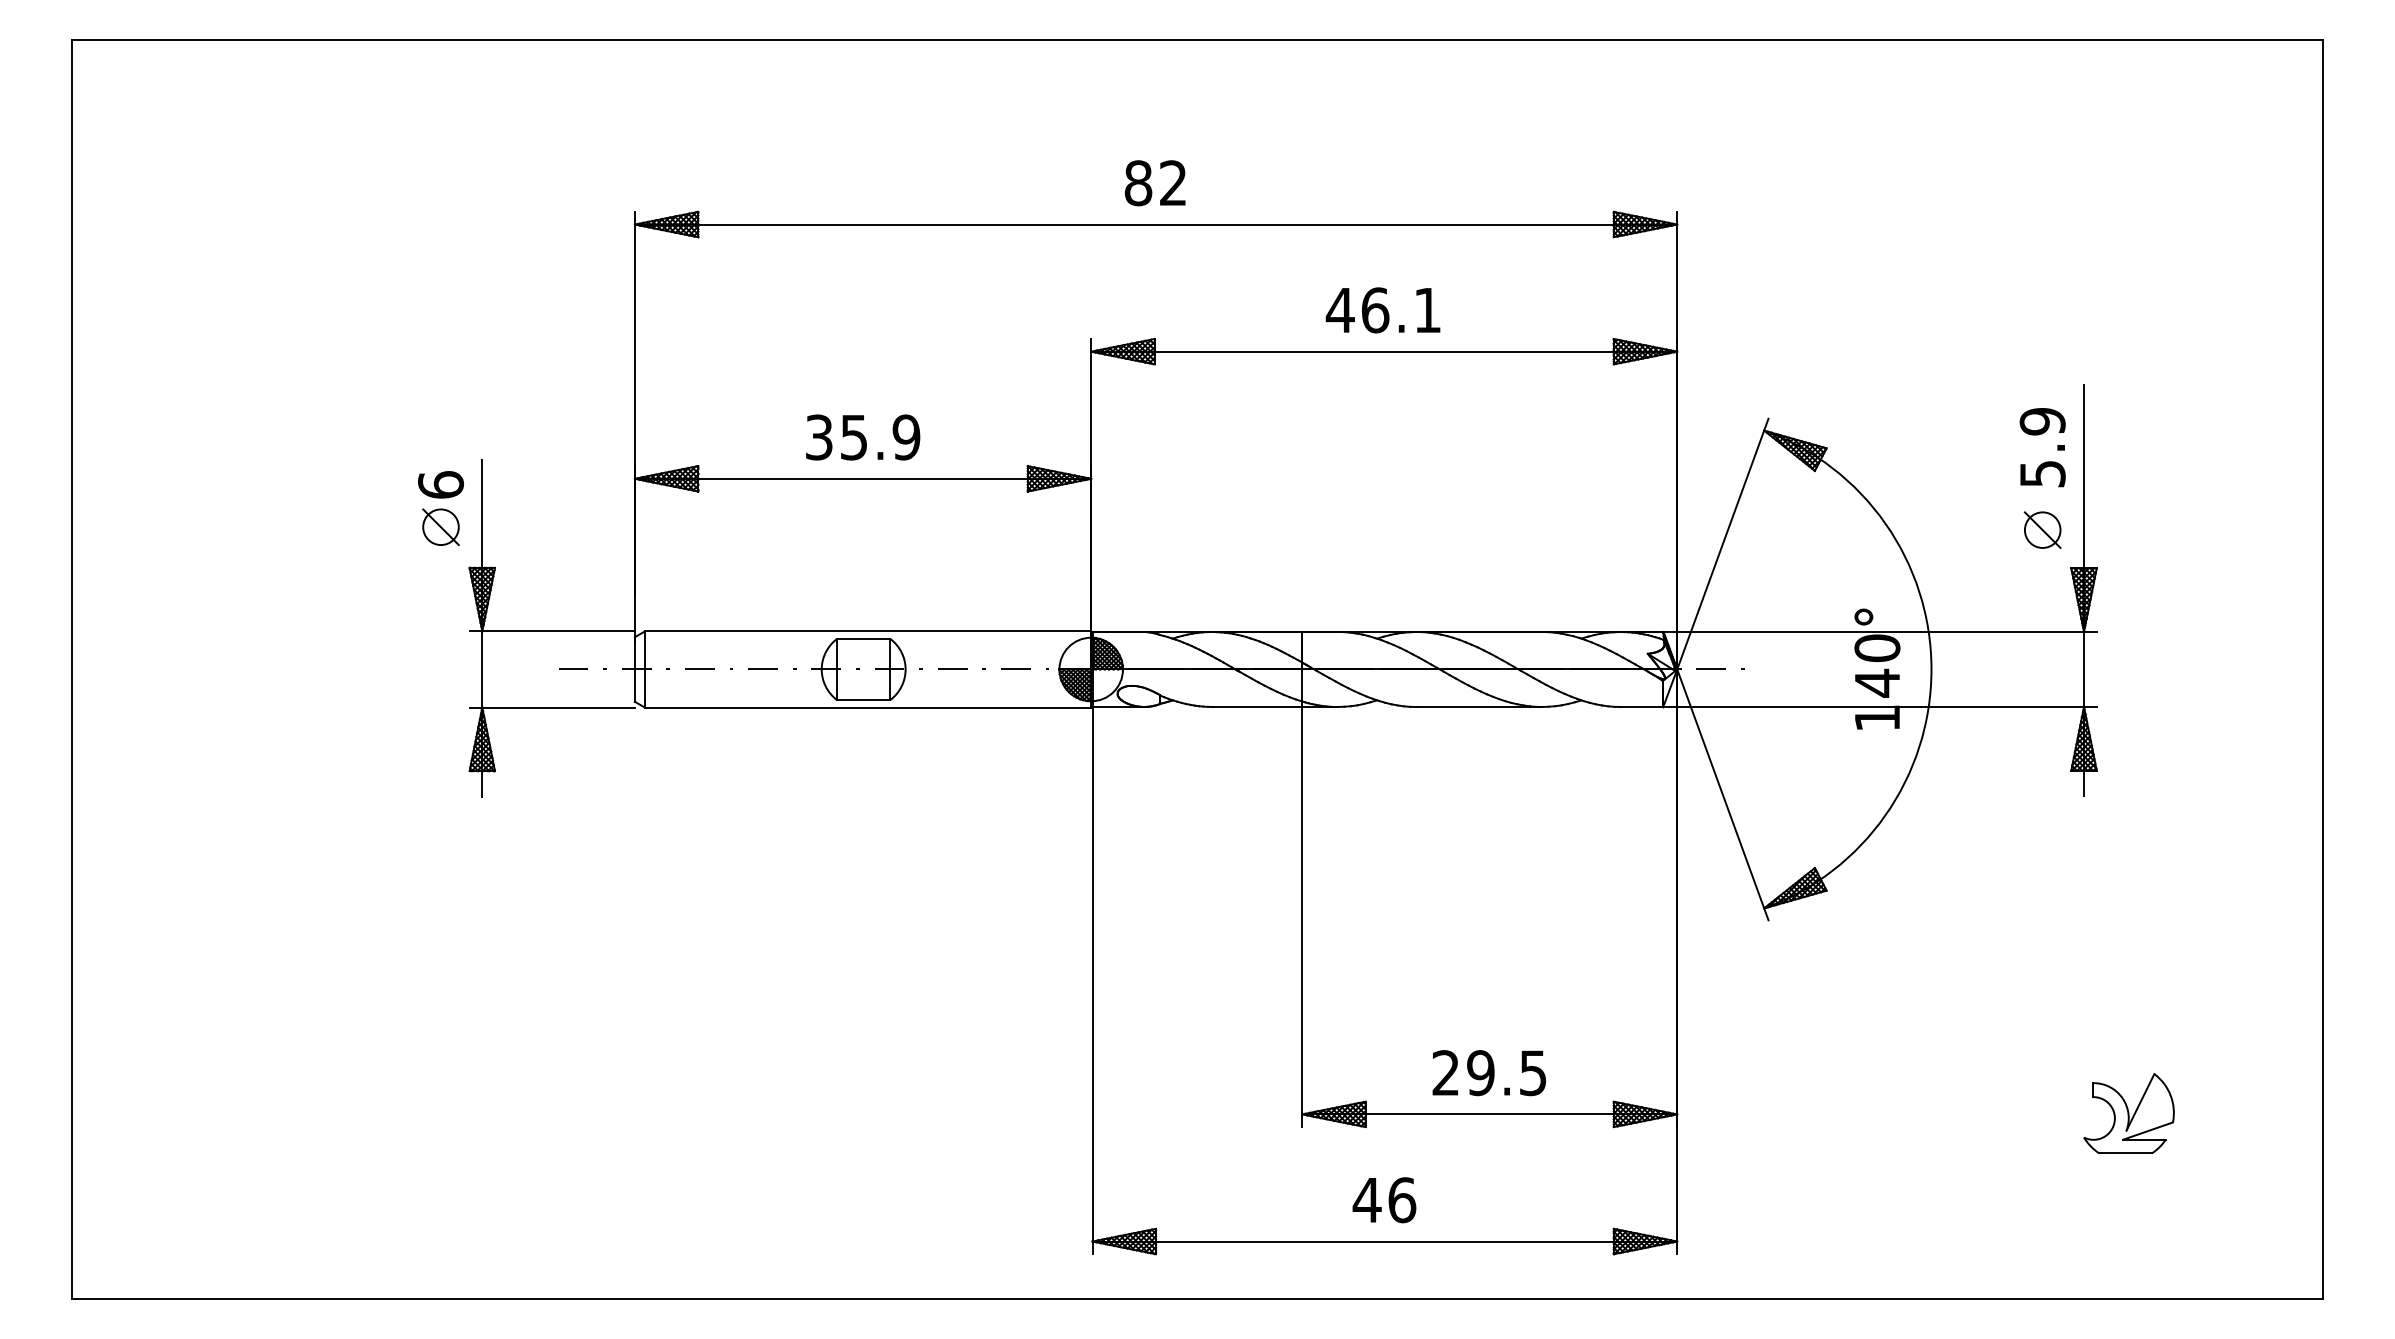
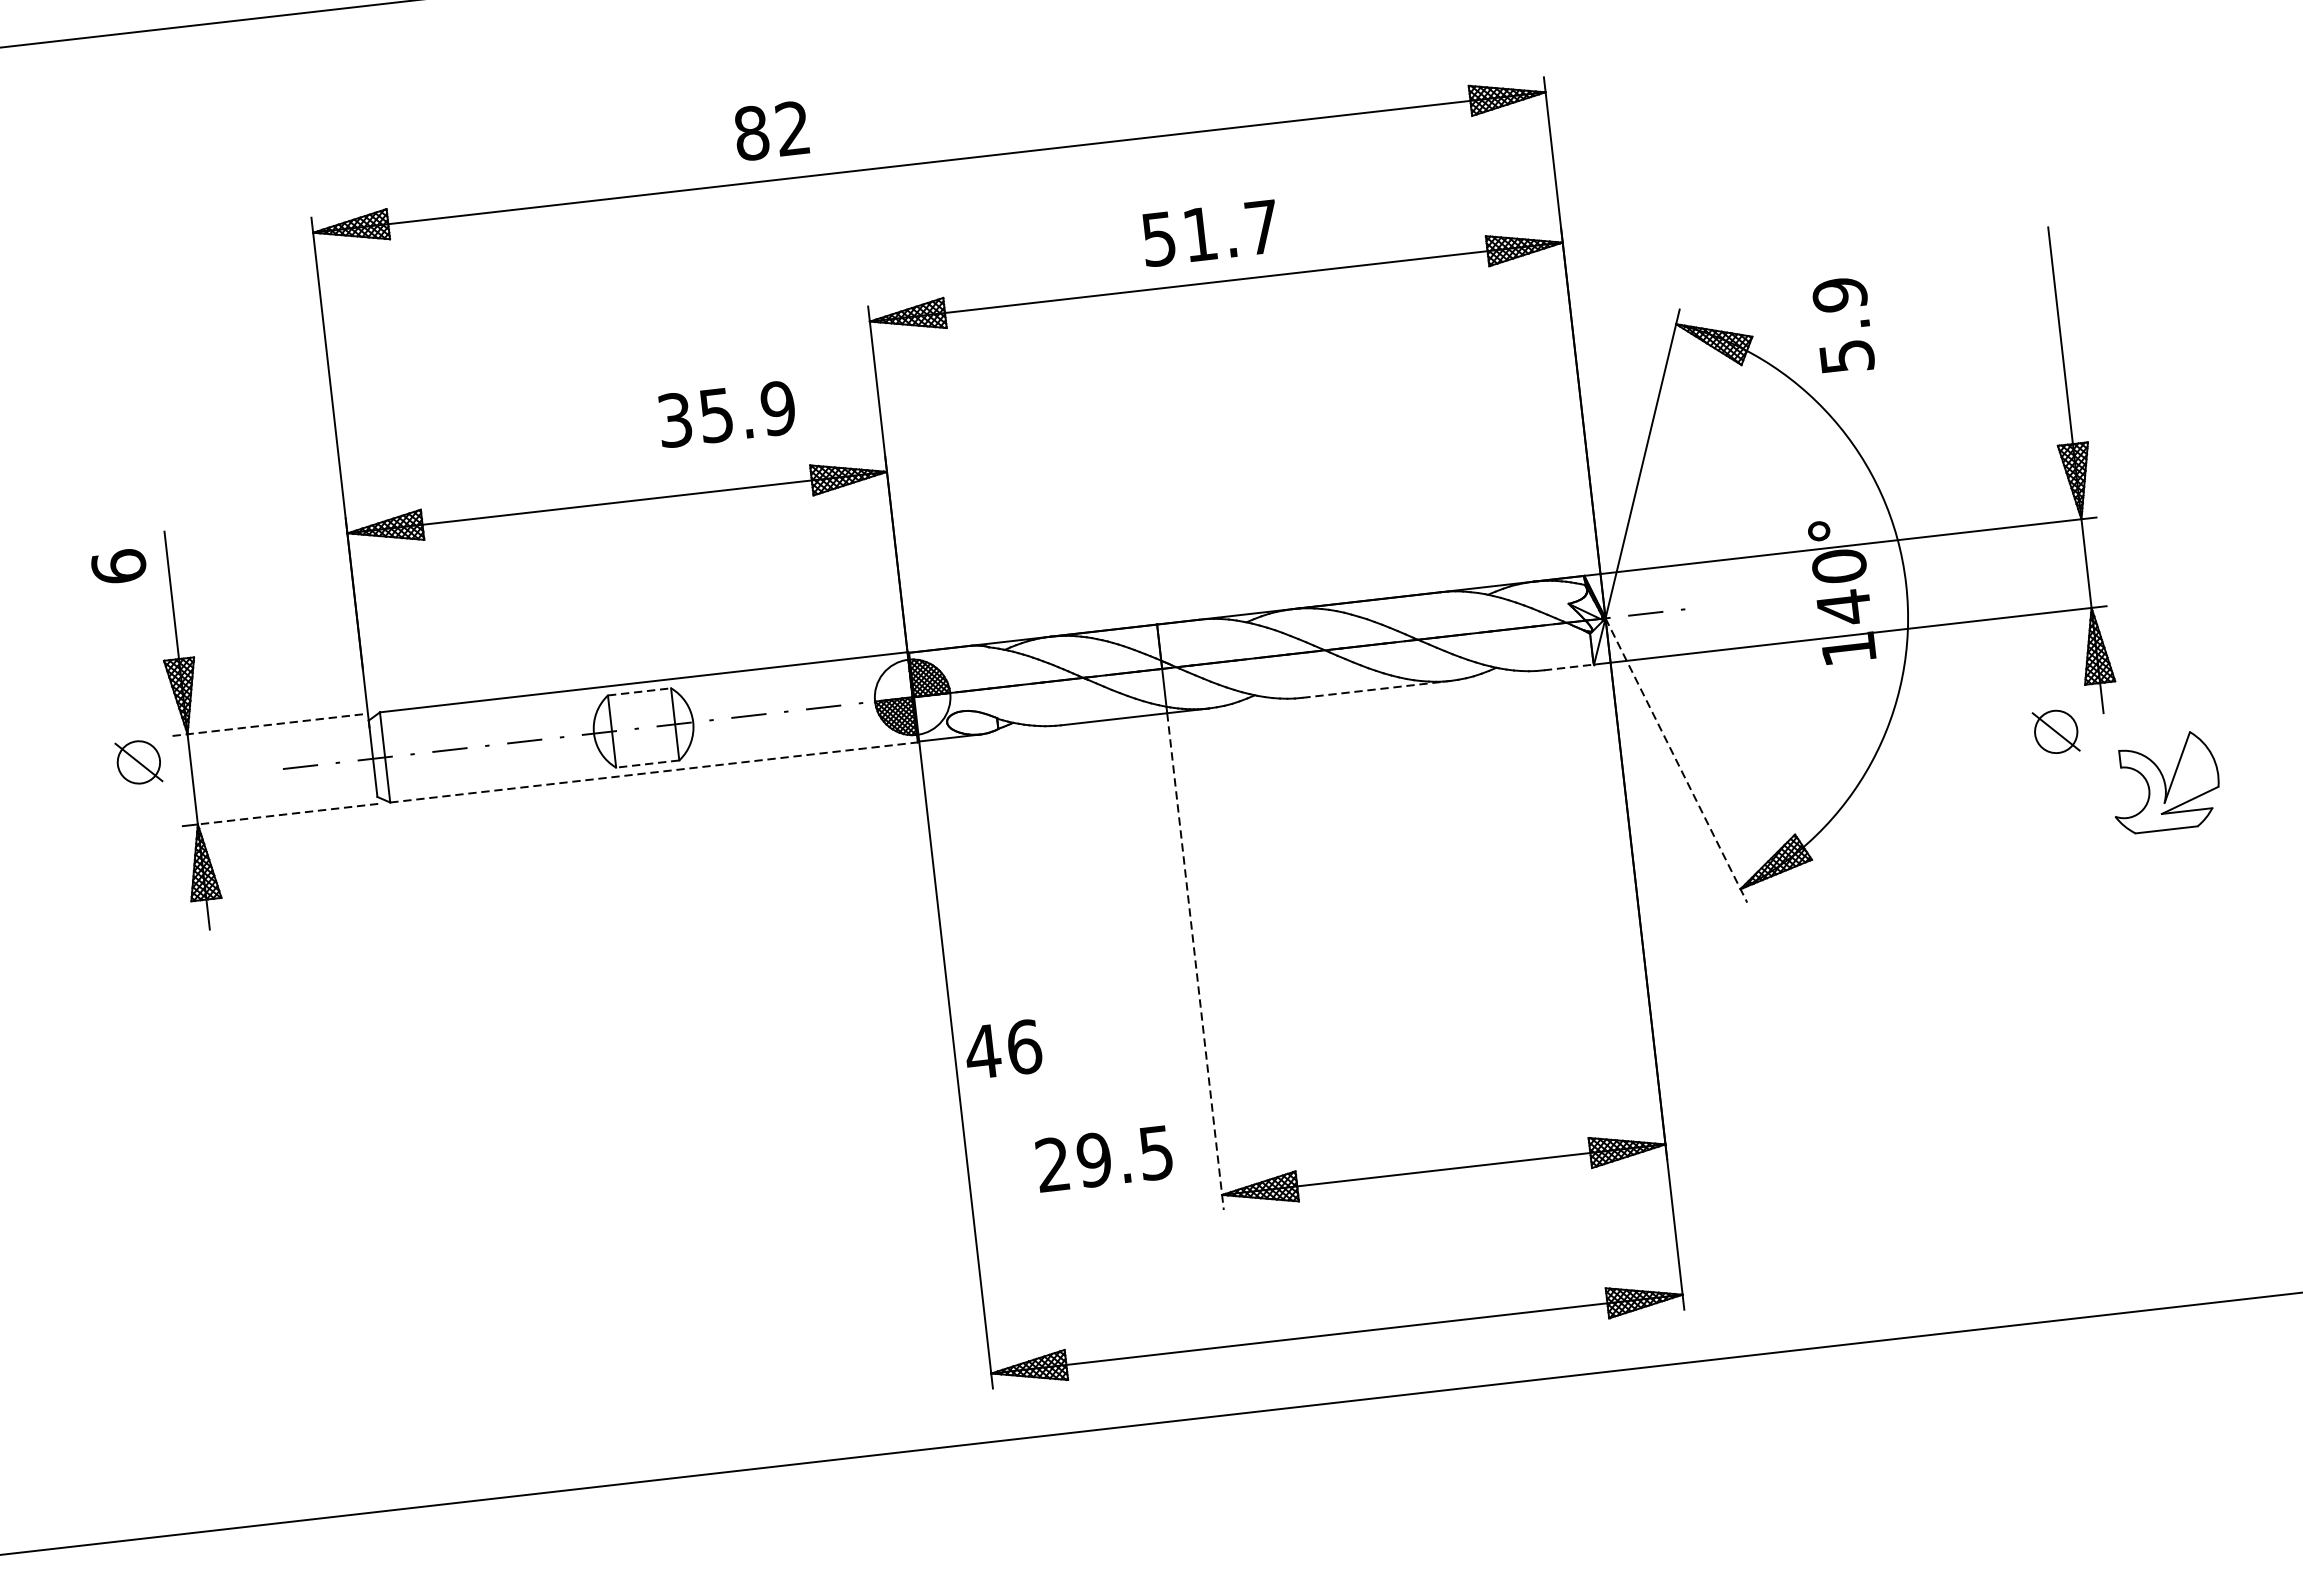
text: (1155, 183) -> (771, 131), moved
text: (1382, 310) -> (1208, 233), 46.1 -> 51.7
text: (863, 437) -> (727, 414), moved
text: (2042, 447) -> (1843, 325), moved
part: (440, 527) -> (138, 762), moved
part: (2042, 529) -> (2055, 731), moved
line: (552, 631) -> (270, 724), solid -> dashed
line: (863, 638) -> (639, 691), solid -> dashed
line: (863, 700) -> (647, 764), solid -> dashed
line: (558, 707) -> (287, 814), solid -> dashed
line: (868, 707) -> (654, 772), solid -> dashed
line: (1479, 707) -> (1376, 689), solid -> dashed
line: (1642, 707) -> (1569, 668), solid -> dashed
line: (1723, 795) -> (1677, 761), solid -> dashed
line: (1302, 917) -> (1195, 962), solid -> dashed
text: (1488, 1073) -> (1103, 1159), moved
part: (2128, 1113) -> (2164, 782), moved
text: (1384, 1200) -> (1003, 1049), moved

